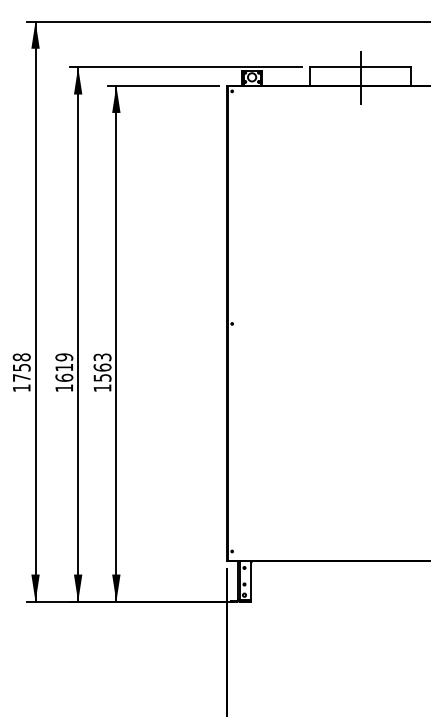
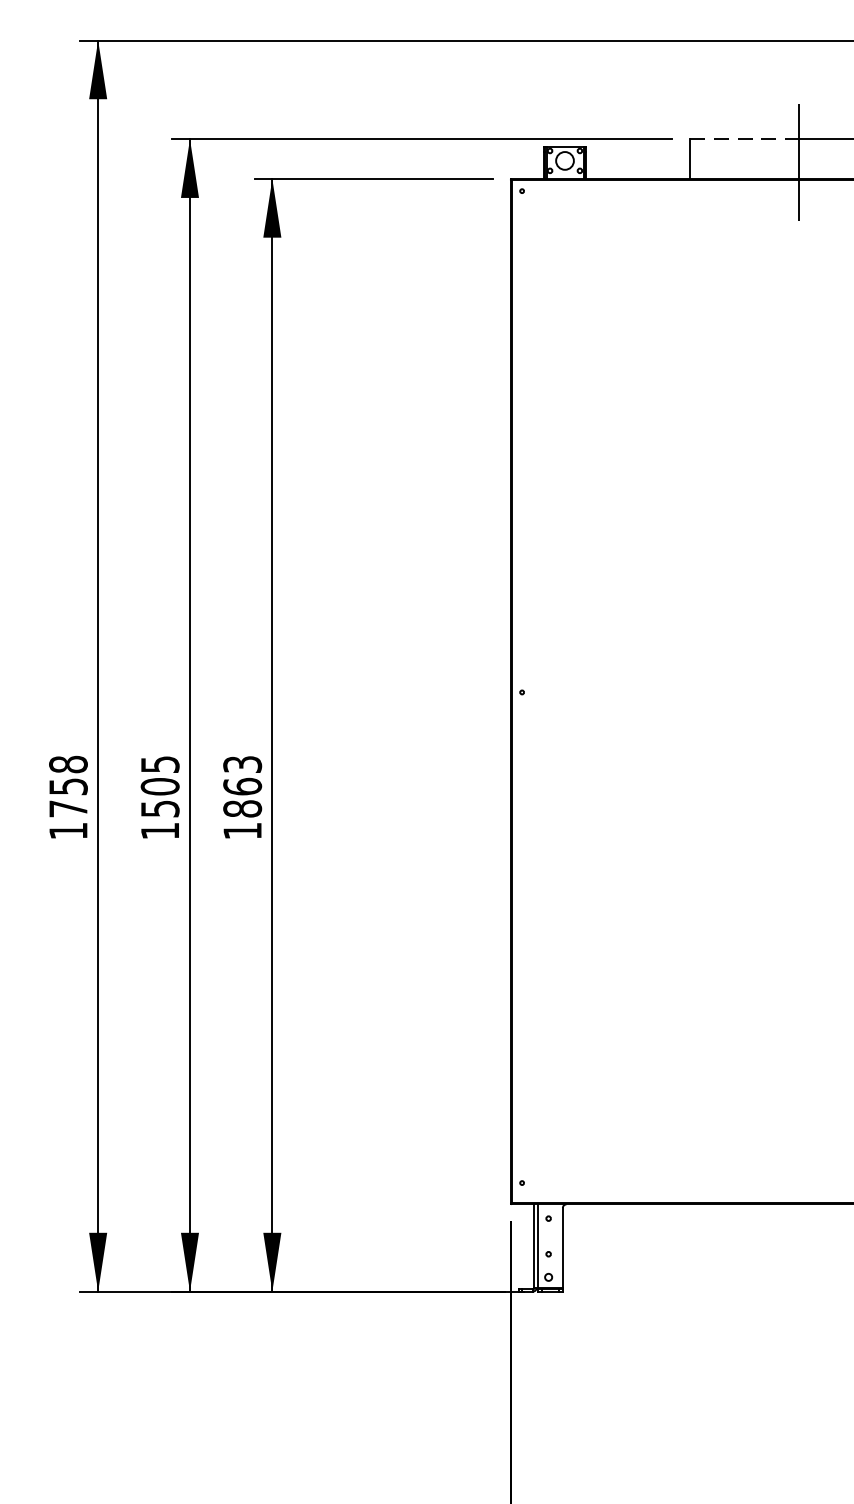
line: (335, 67) -> (744, 139), solid -> dashed
text: (64, 367) -> (160, 786), 1619 -> 1505
text: (102, 377) -> (242, 807), 1563 -> 1863

